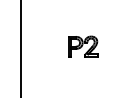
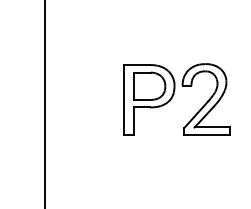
part: (83, 46) -> (177, 99), size x1.67

